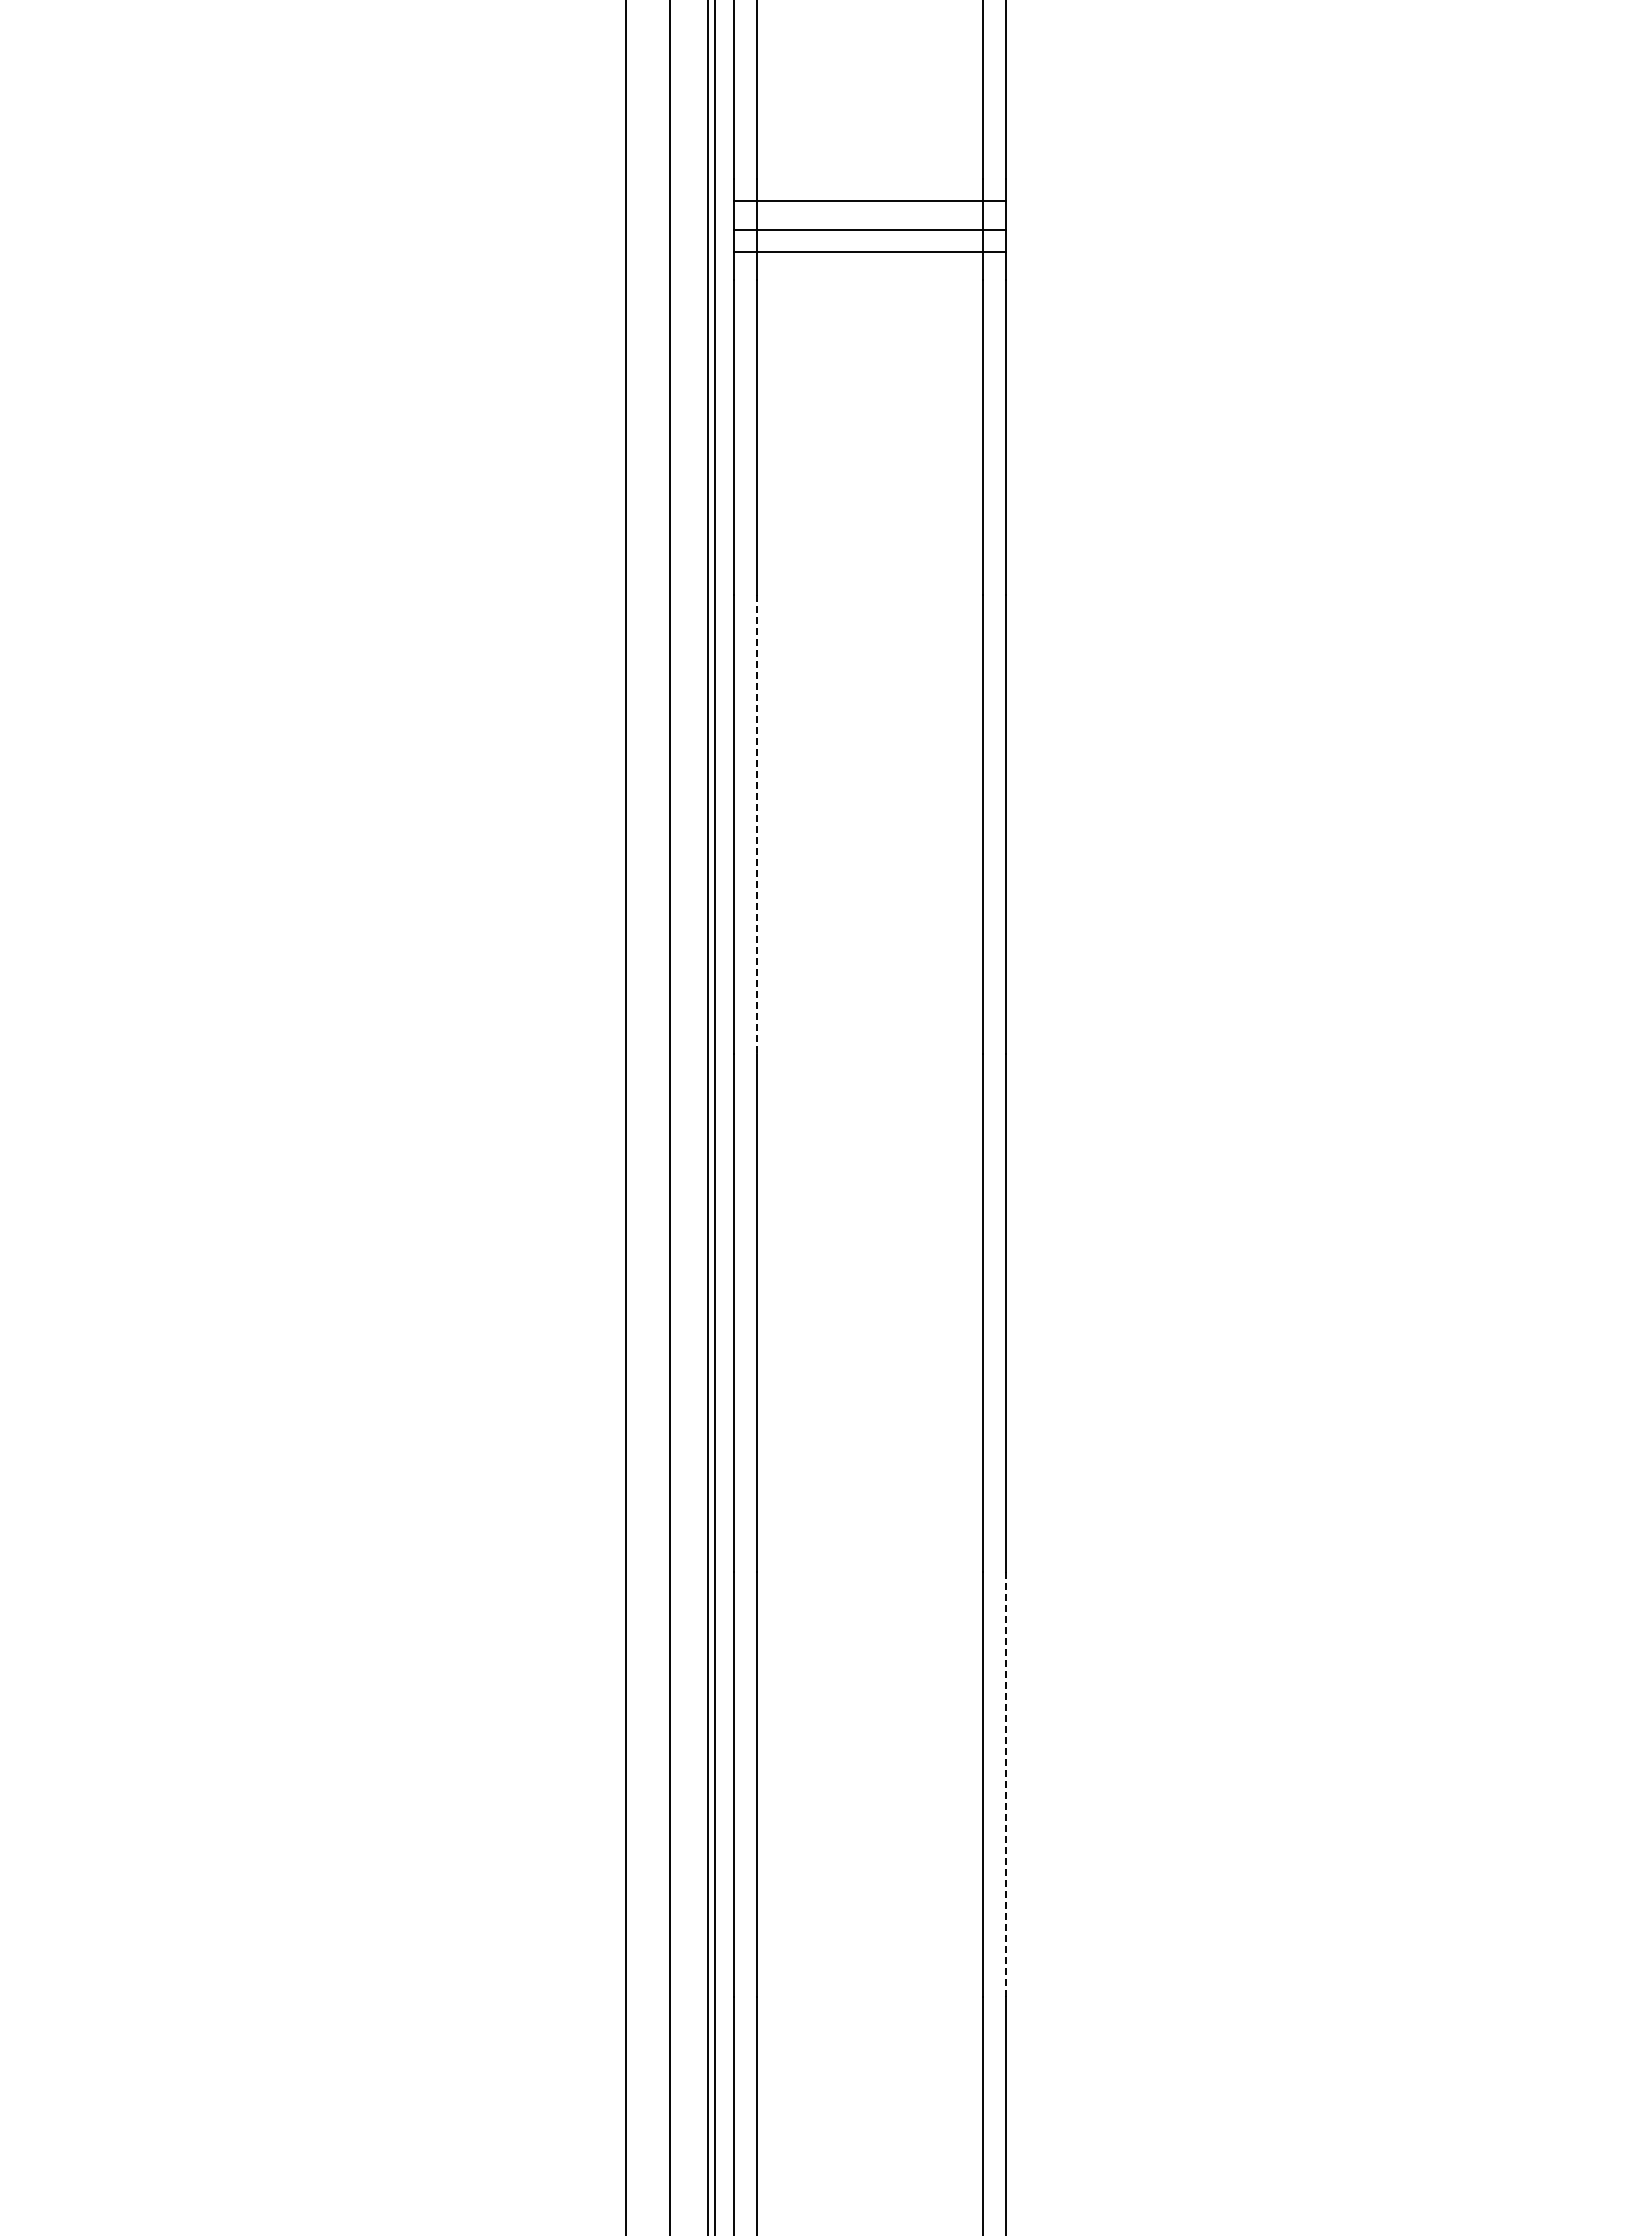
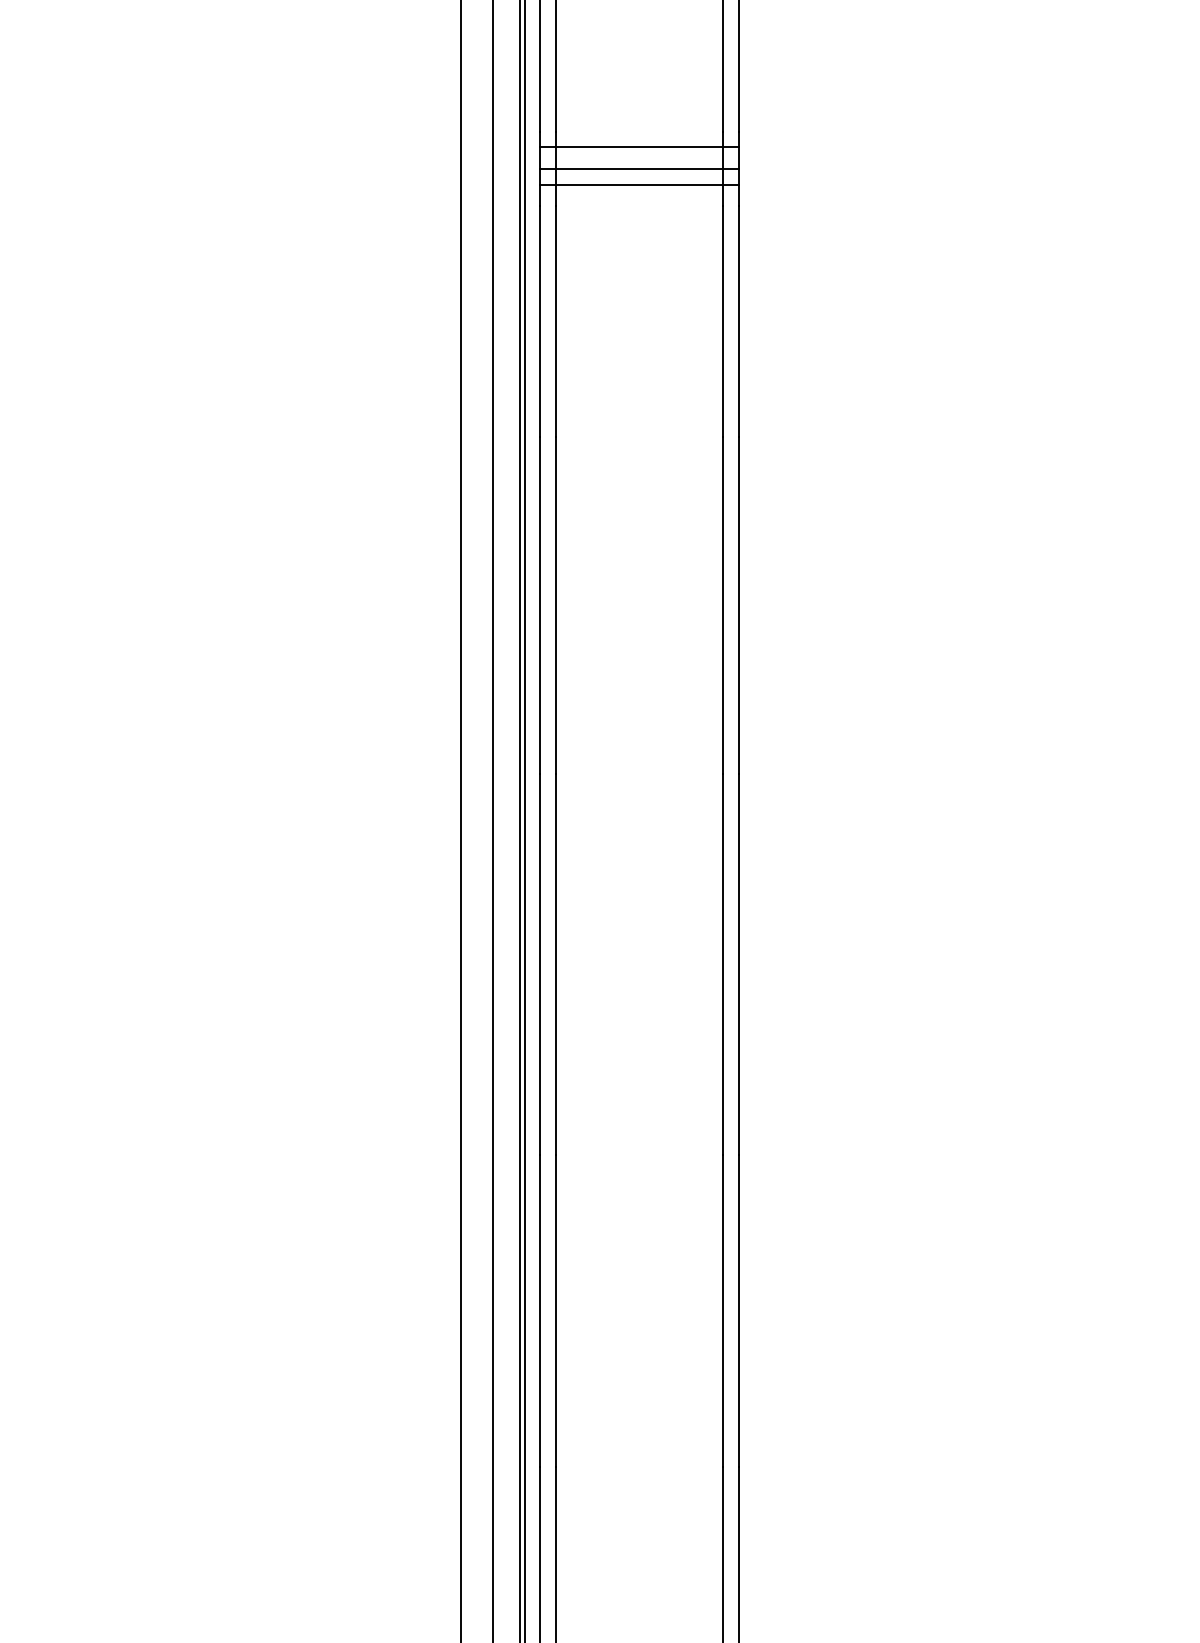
line: (756, 824) -> (556, 605), dashed -> solid
line: (1005, 1784) -> (739, 1311), dashed -> solid

